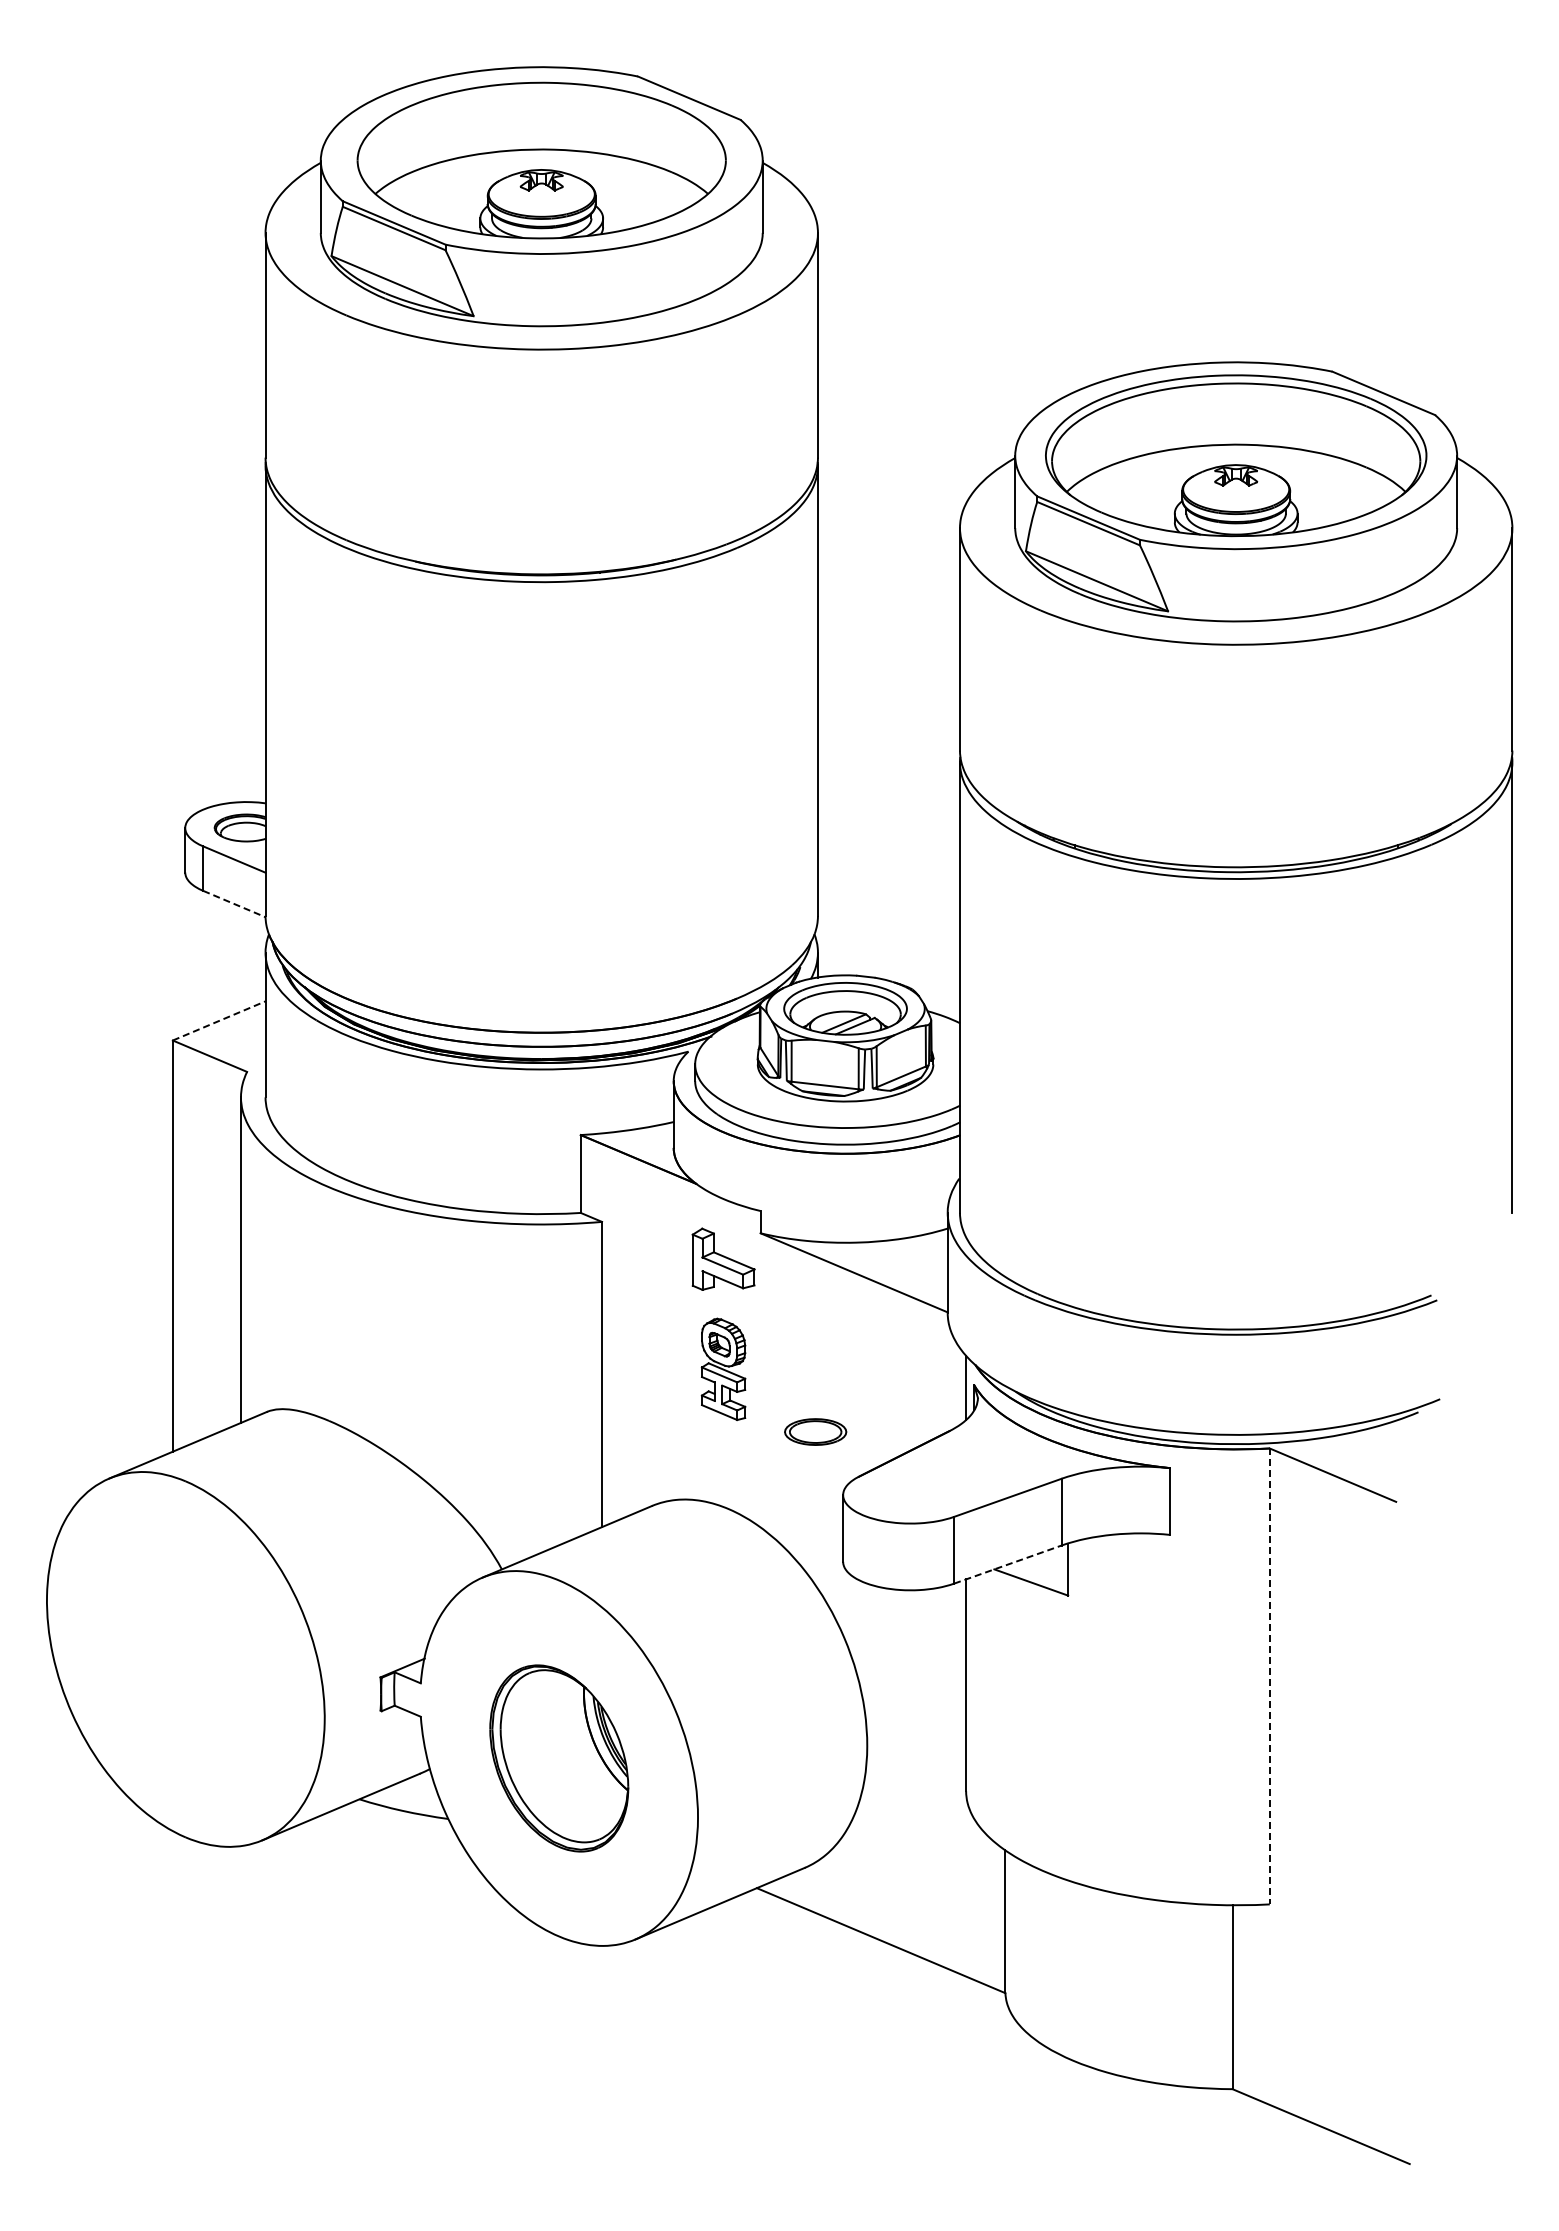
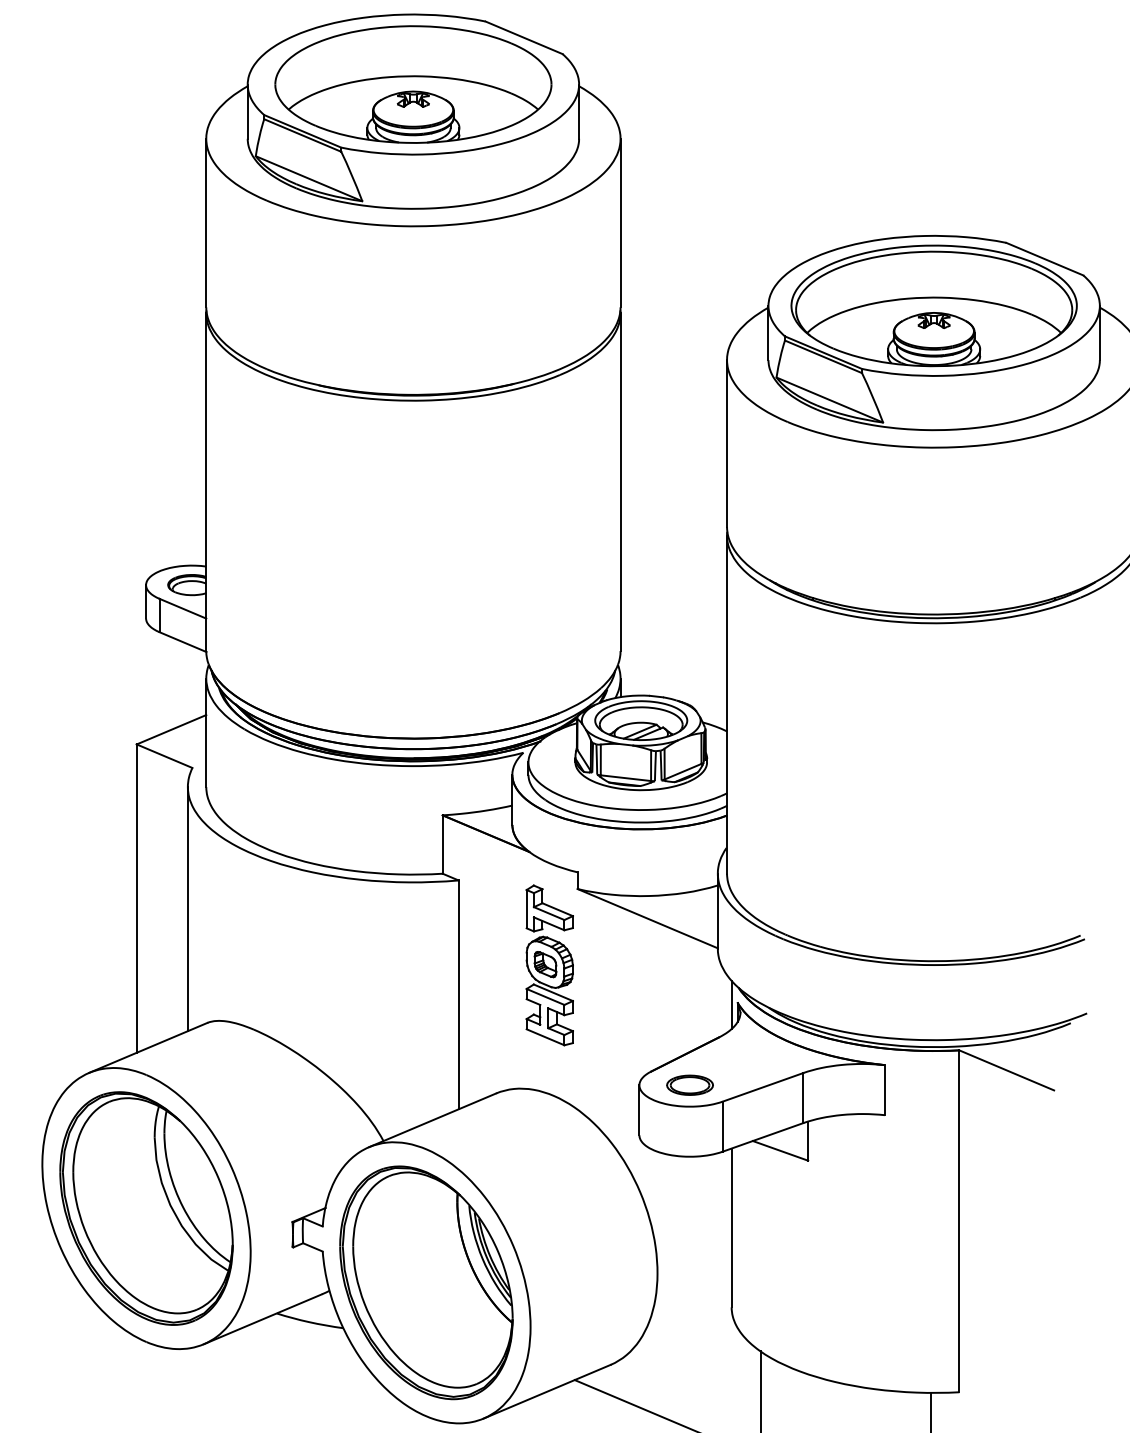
line: (234, 904) -> (183, 642), dashed -> solid
line: (219, 1020) -> (171, 729), dashed -> solid
part: (723, 1369) -> (549, 991), size x1.43
part: (815, 1431) -> (689, 1084), moved
line: (1008, 1564) -> (763, 1137), dashed -> solid
part: (185, 1659) -> (146, 1208), added
line: (1269, 1676) -> (959, 1221), dashed -> solid
part: (559, 1758) -> (426, 1282), size x1.67

